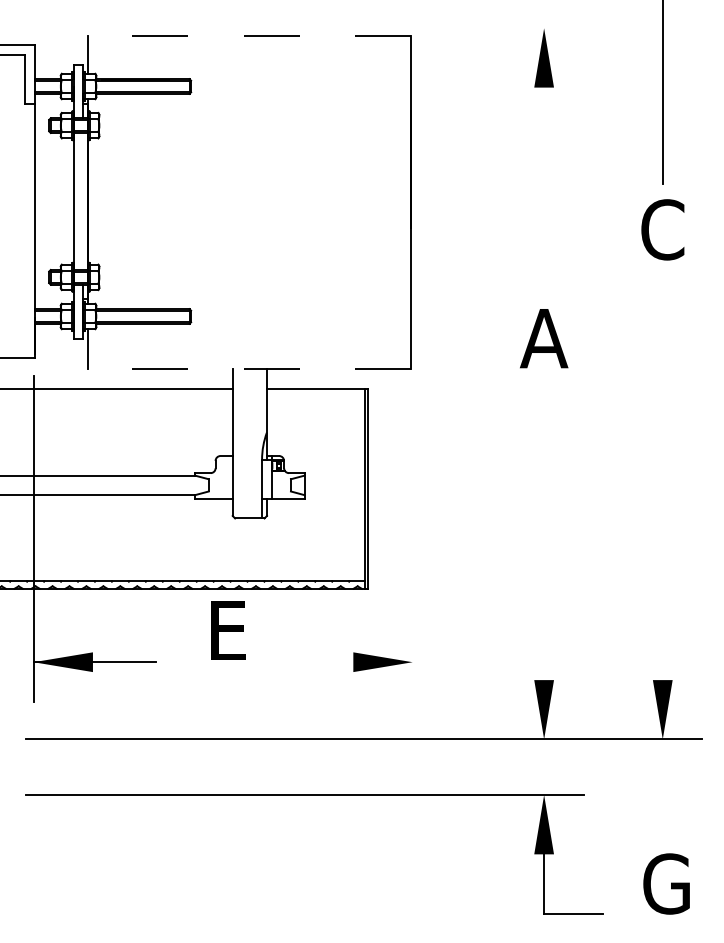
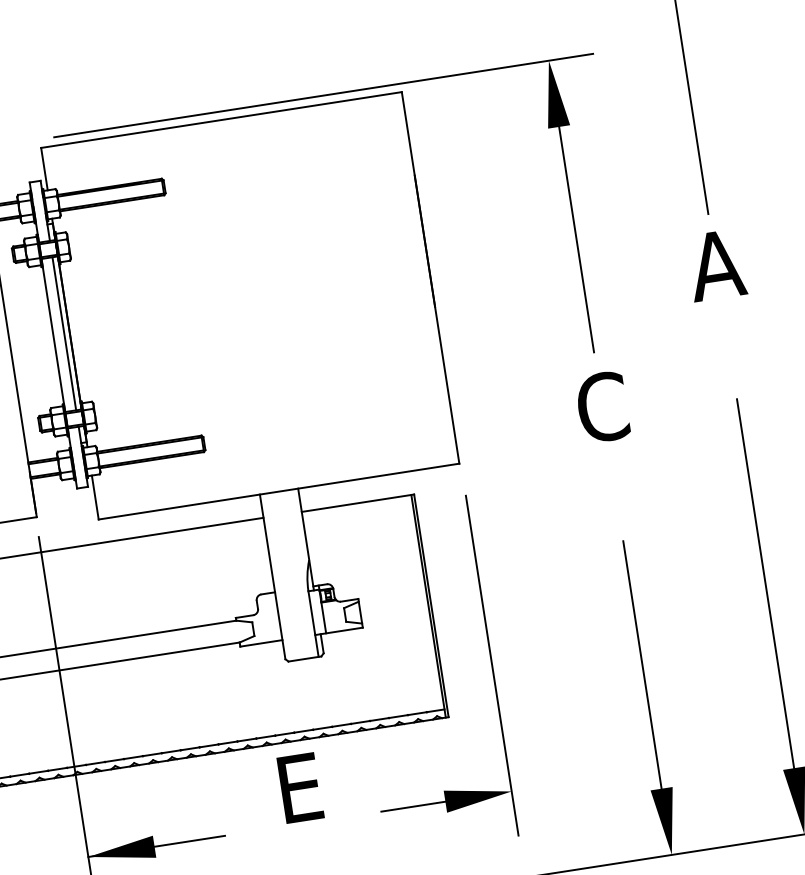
line: (342, 28) -> (323, 95), added
line: (249, 35) -> (221, 119), dashed -> solid
line: (544, 178) -> (575, 228), added
line: (83, 201) -> (64, 333), added
text: (662, 229) -> (715, 264), C -> A
text: (544, 338) -> (602, 407), A -> C
line: (249, 368) -> (278, 491), dashed -> solid
line: (662, 514) -> (765, 583), added
line: (412, 549) -> (491, 665), added
line: (544, 569) -> (642, 665), added
line: (324, 662) -> (413, 807), added

